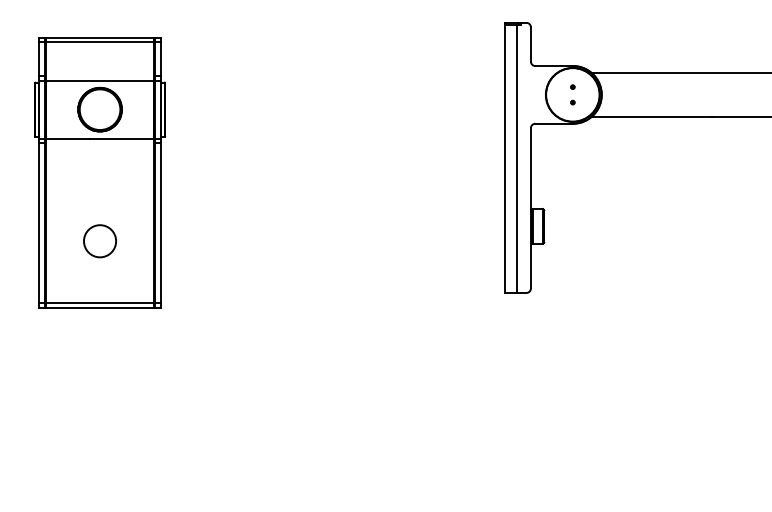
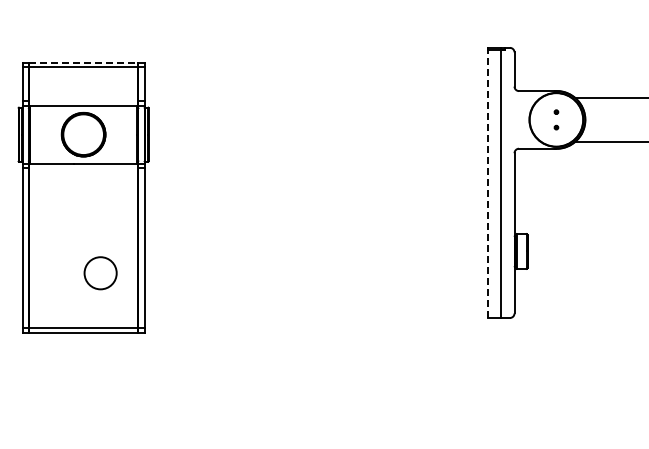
line: (100, 37) -> (84, 62), solid -> dashed
line: (504, 158) -> (488, 183), solid -> dashed
circle: (99, 241) -> (100, 273), moved

